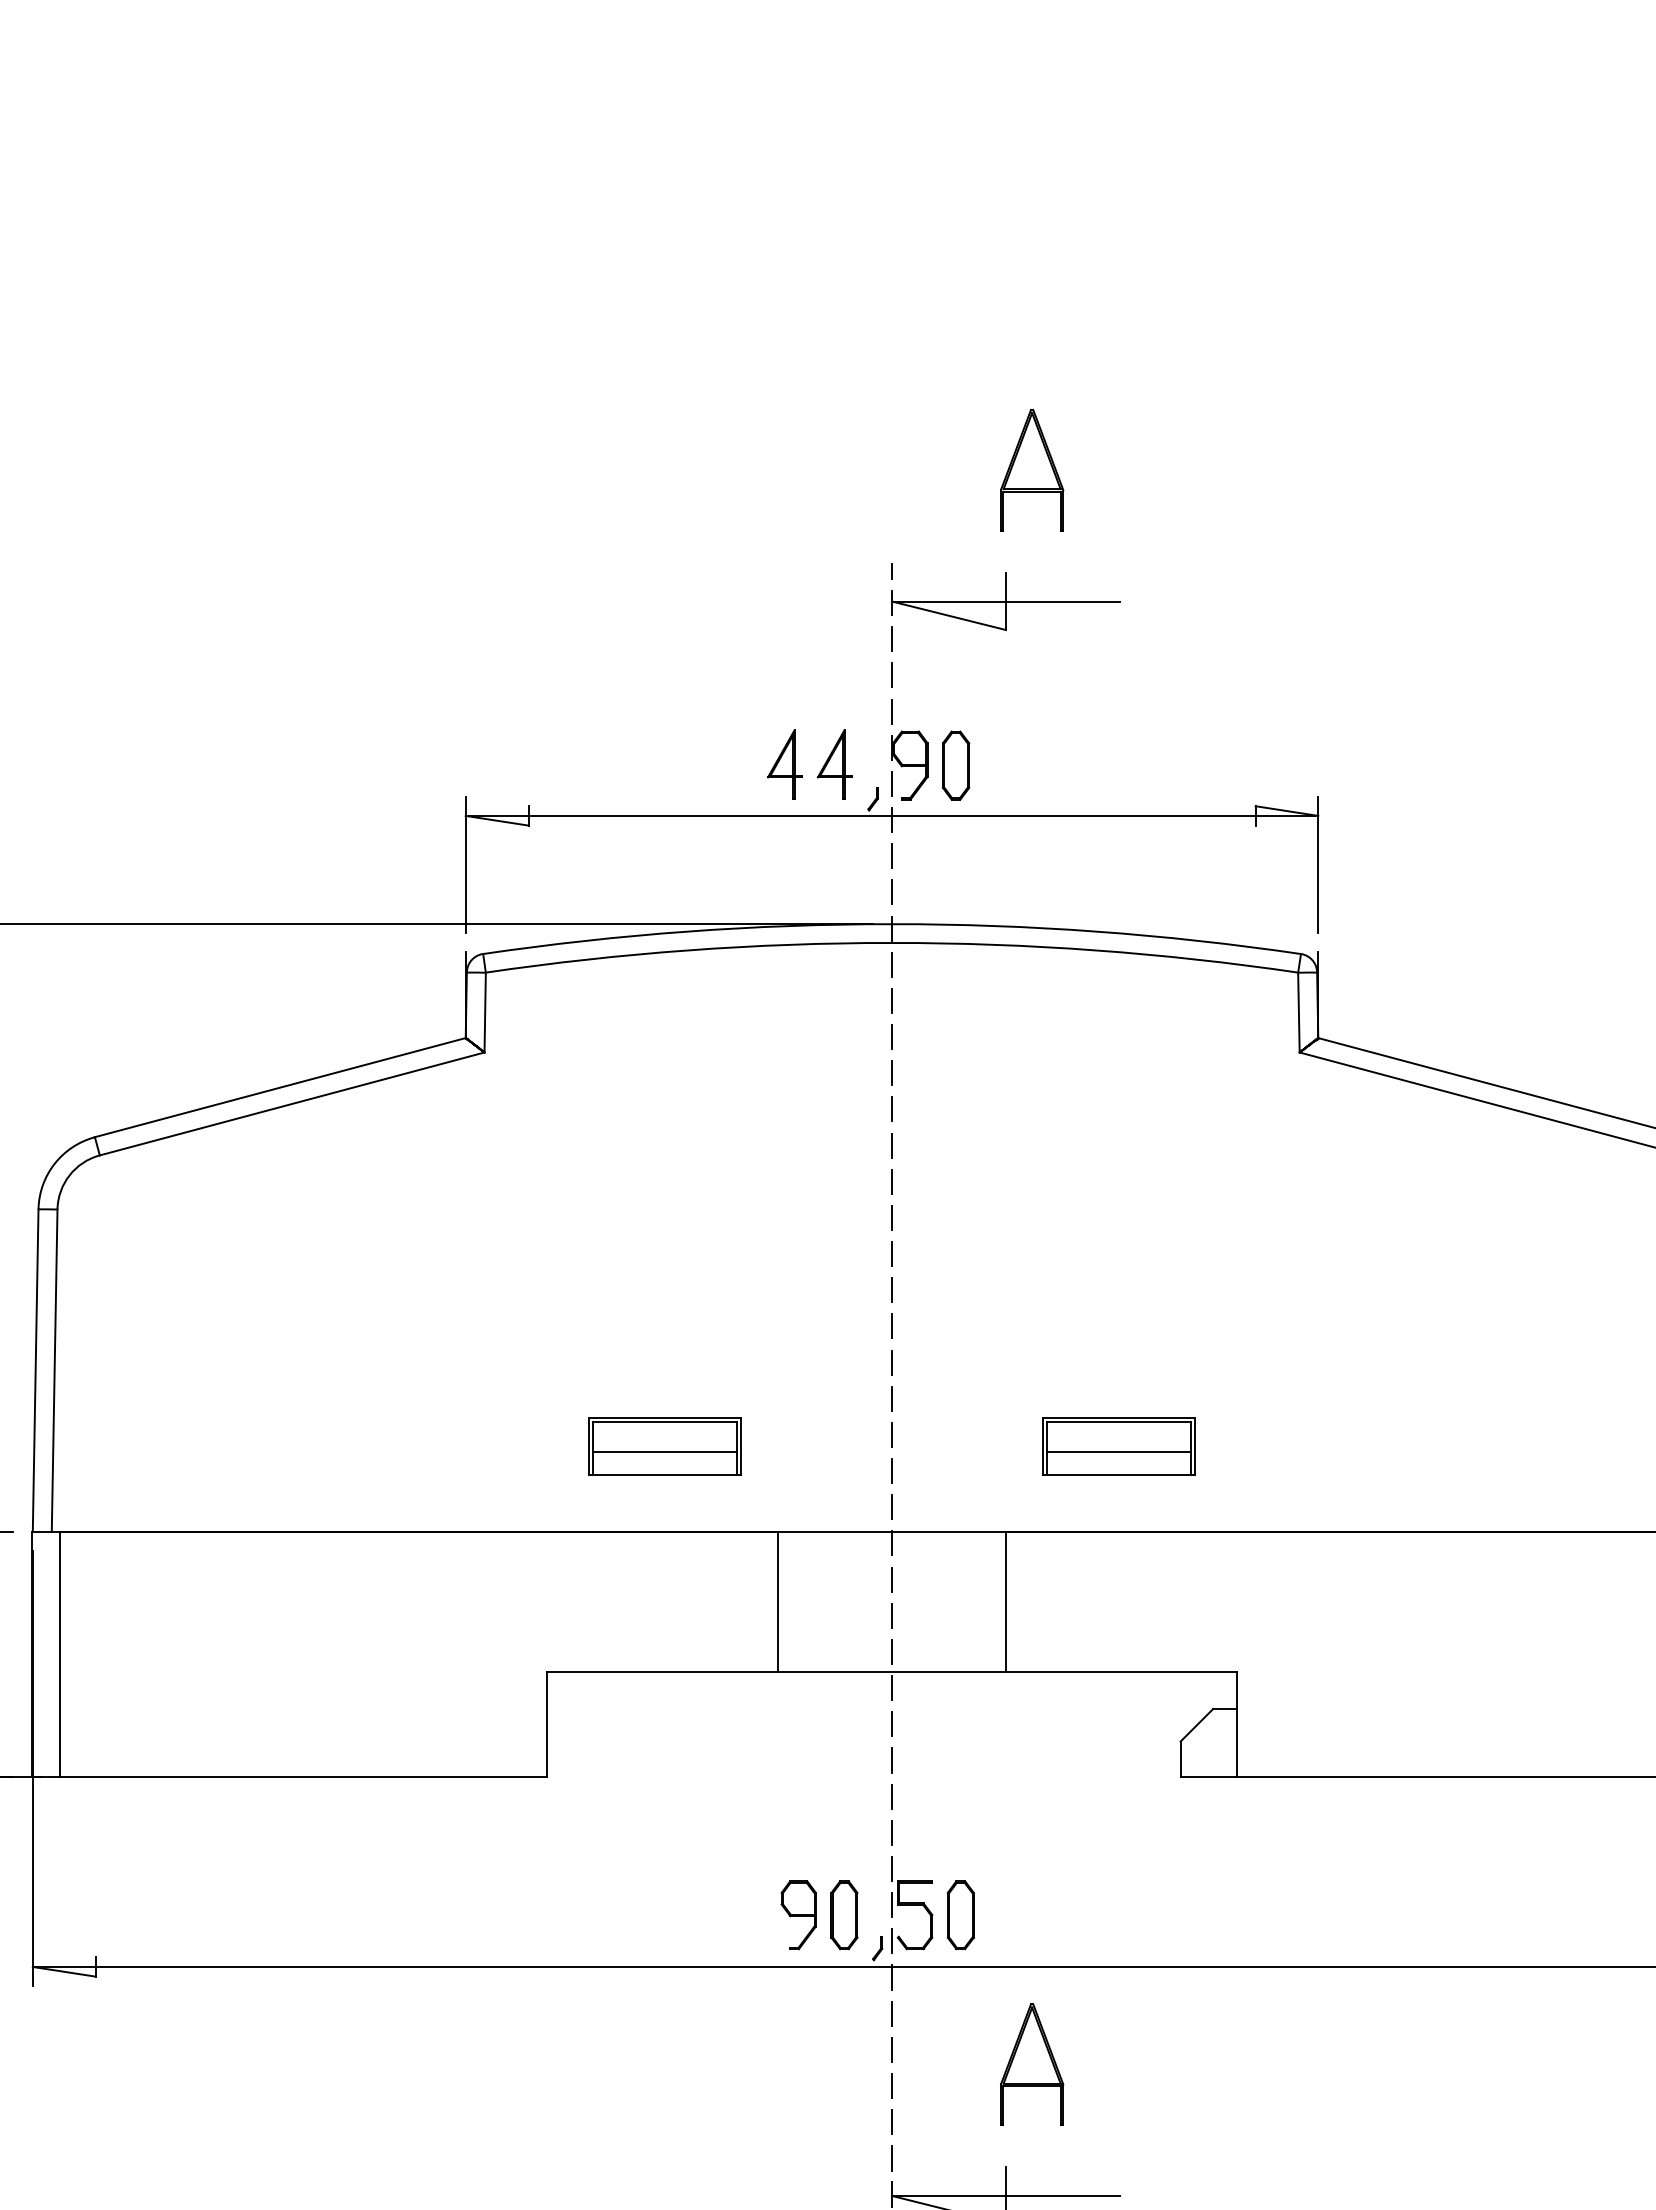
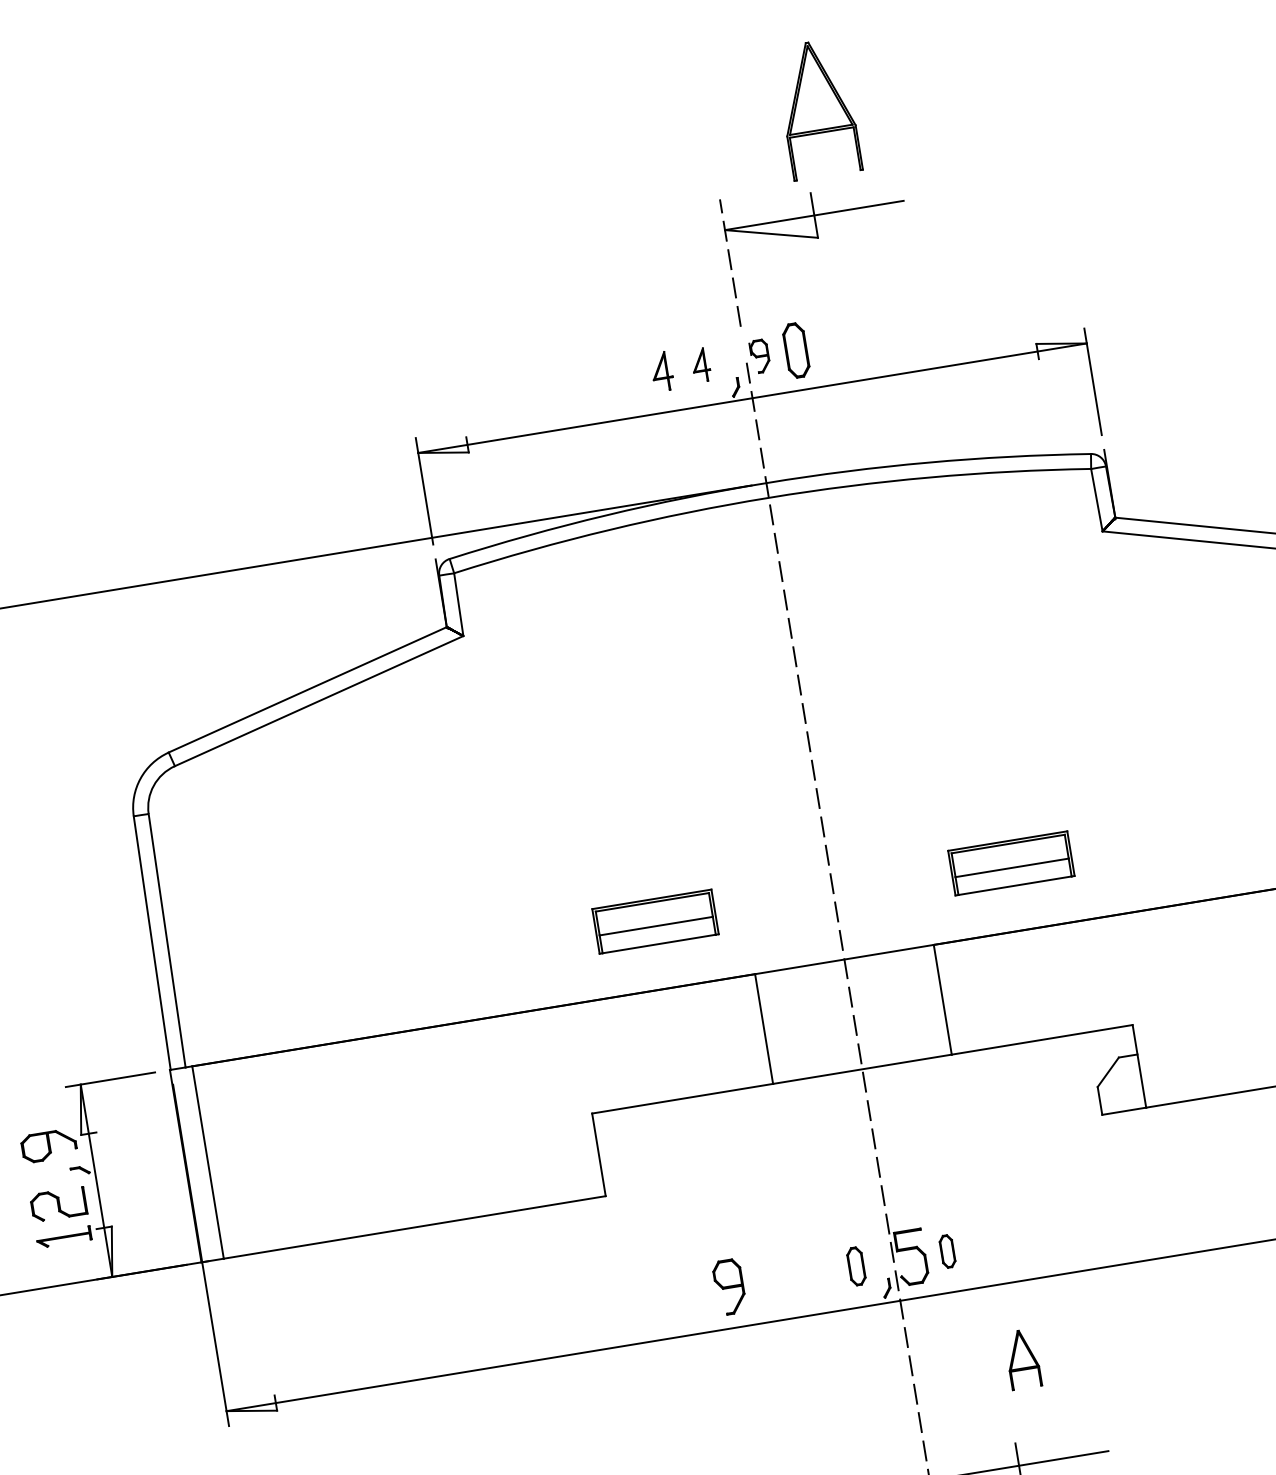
part: (1032, 470) -> (818, 109), size x1.4
part: (784, 764) -> (661, 371), size x0.7
part: (834, 764) -> (700, 365), size x0.6
part: (909, 765) -> (759, 356), size x0.6
part: (798, 1915) -> (729, 1287), moved
part: (844, 1915) -> (856, 1266), size x0.7
part: (960, 1915) -> (947, 1251), size x0.6
part: (1032, 2064) -> (1023, 1359), size x0.6

